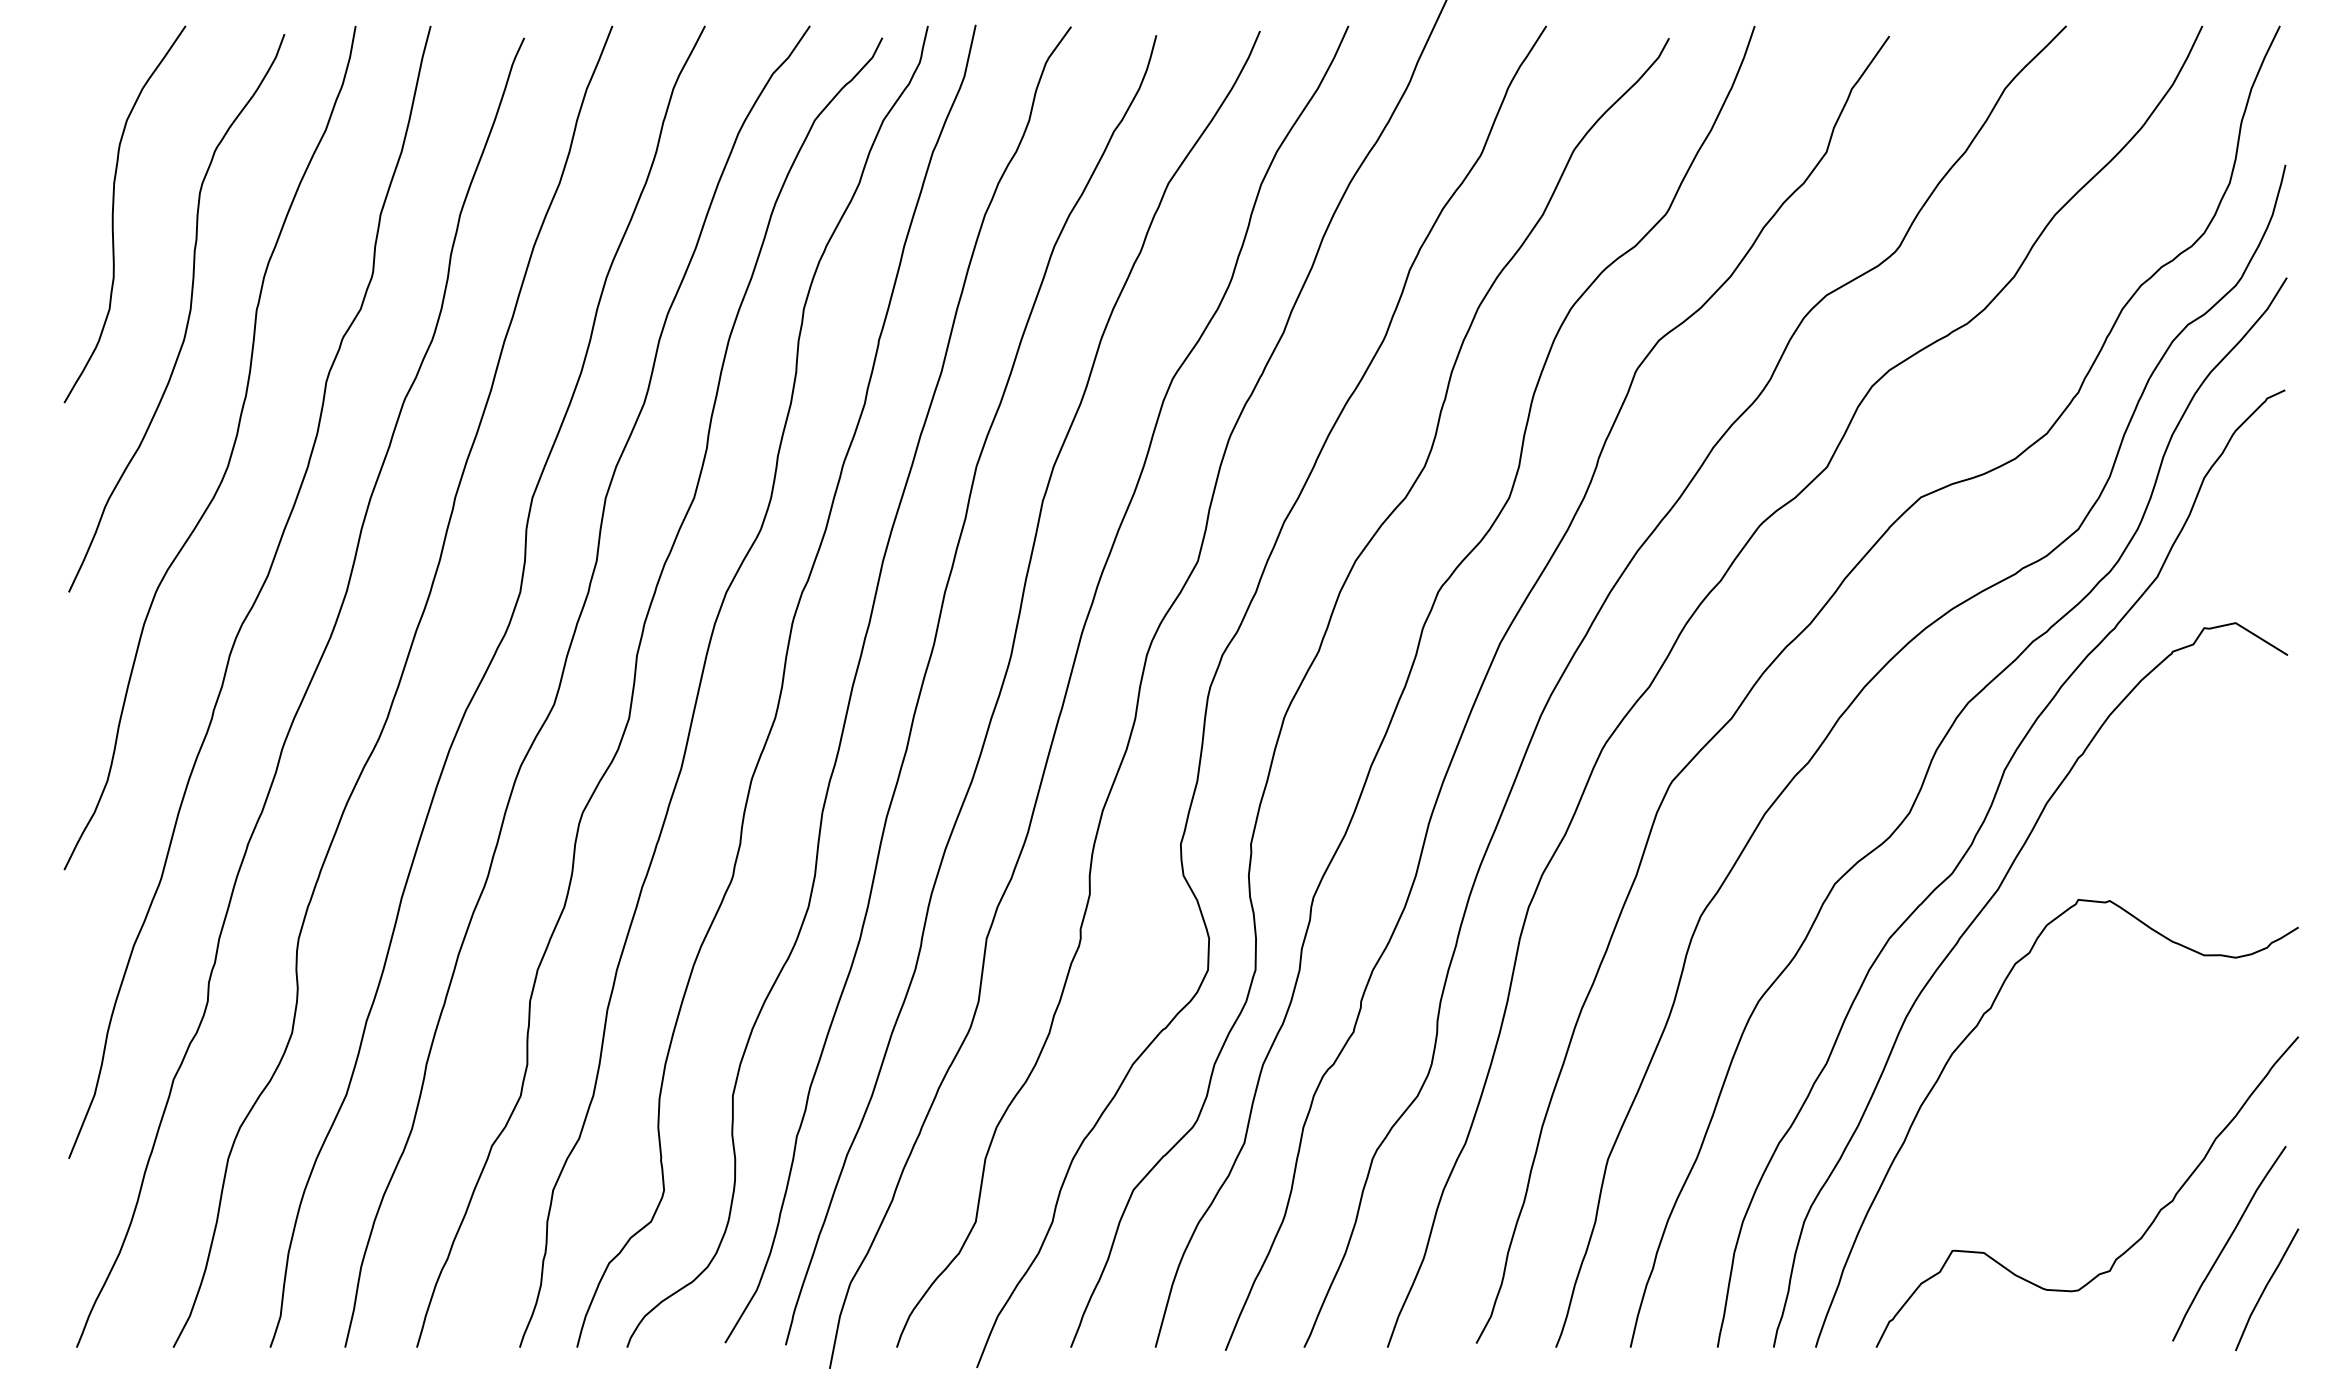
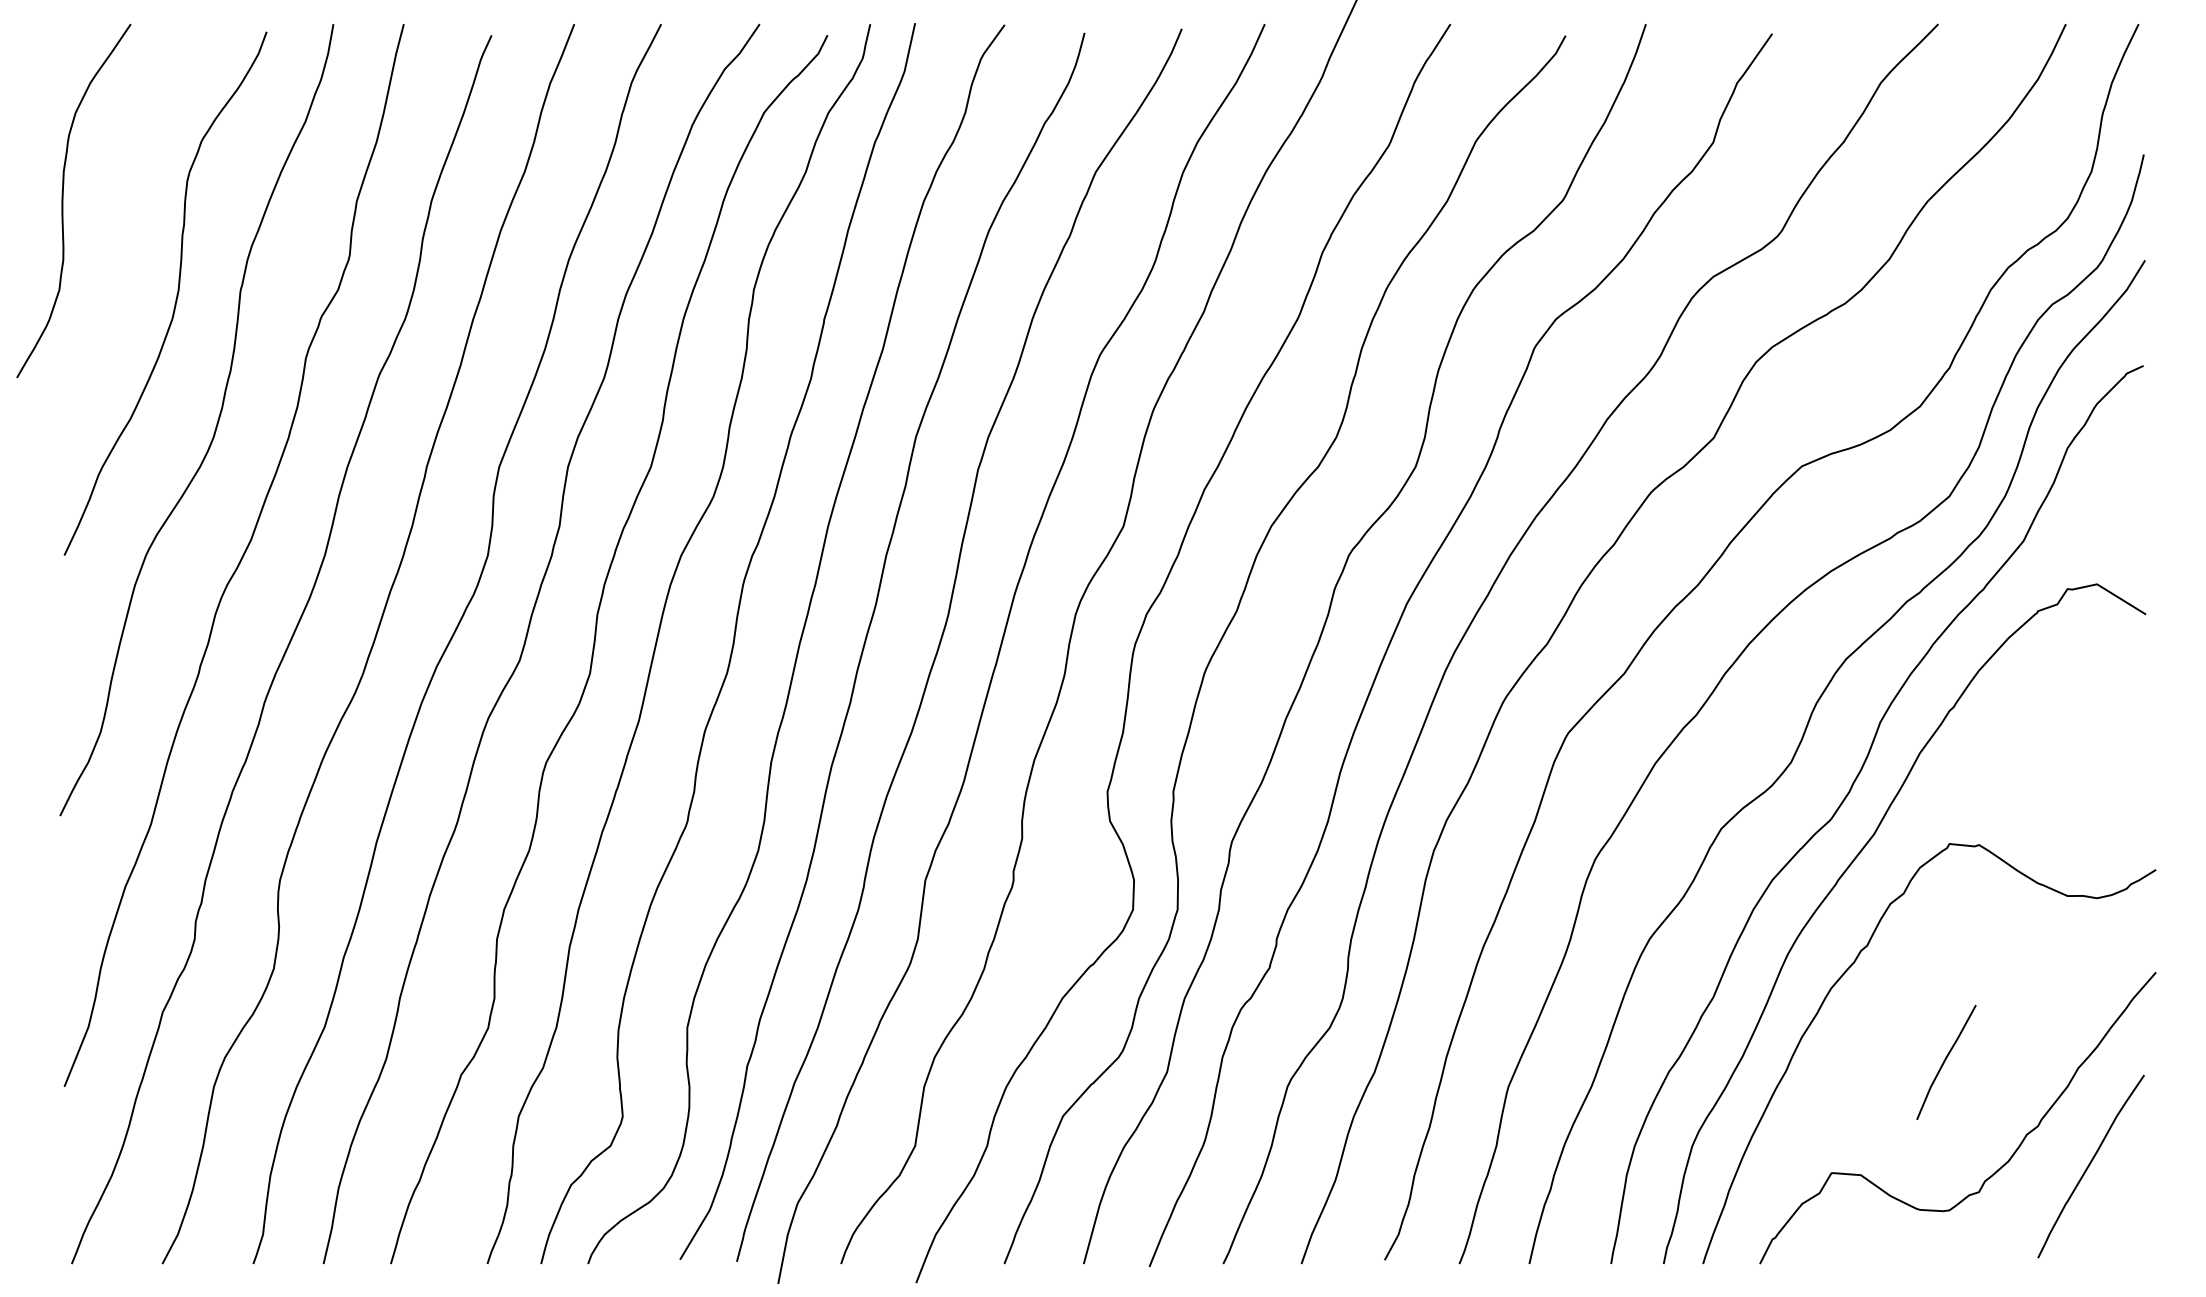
curve: (113, 214) -> (63, 201), moved
line: (2266, 1288) -> (1945, 1061), moved

